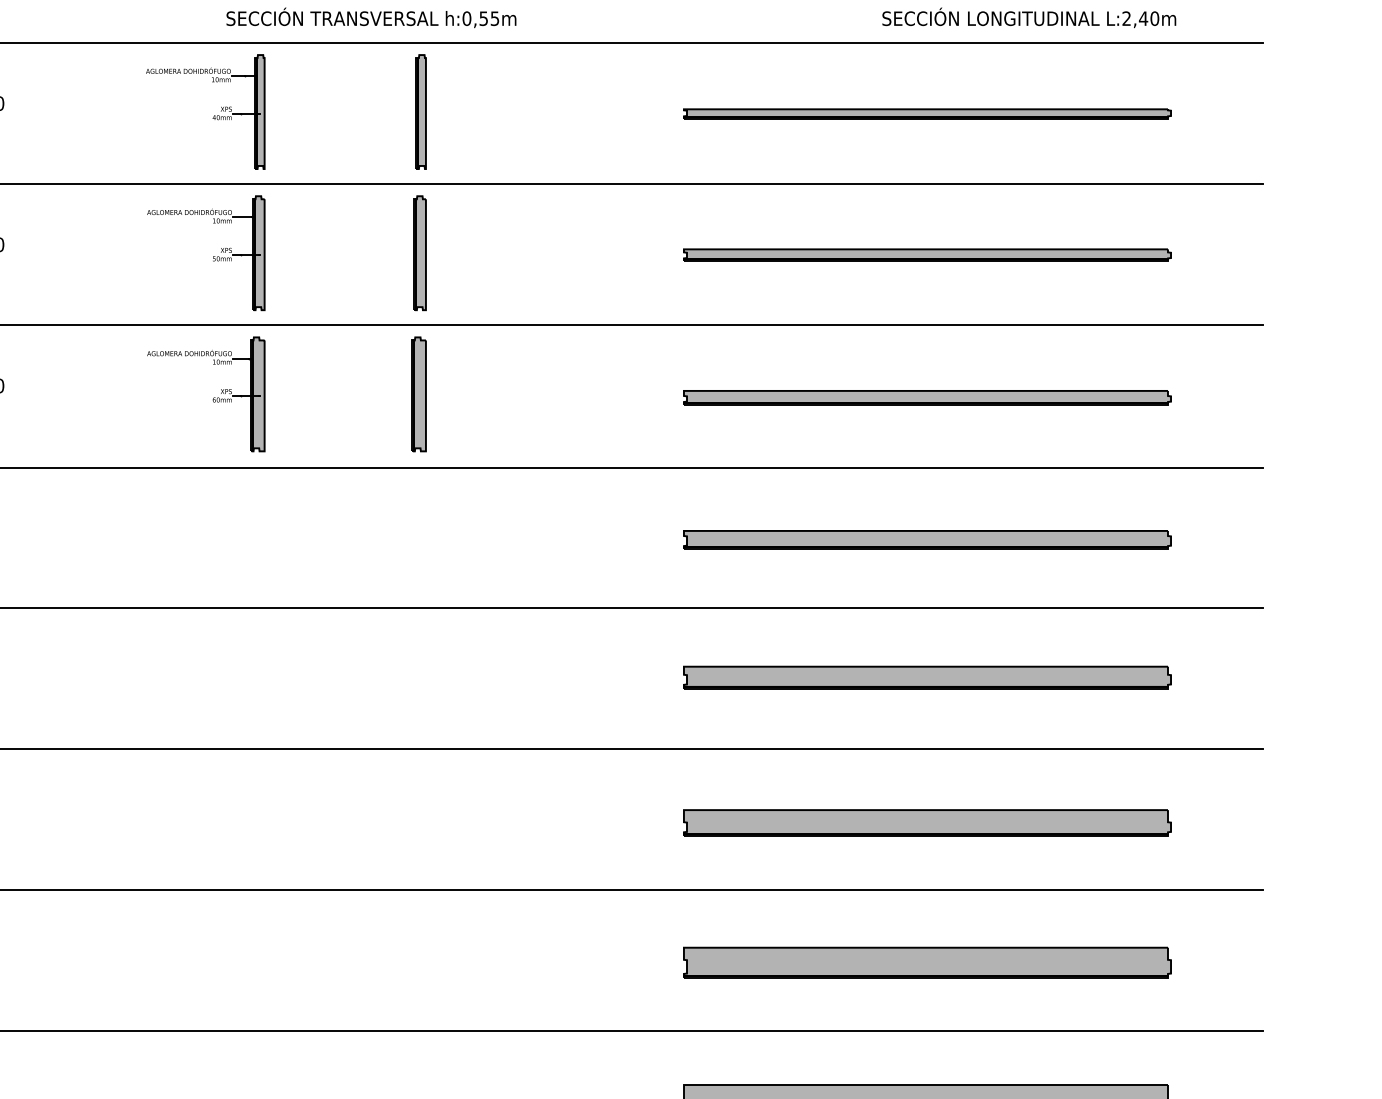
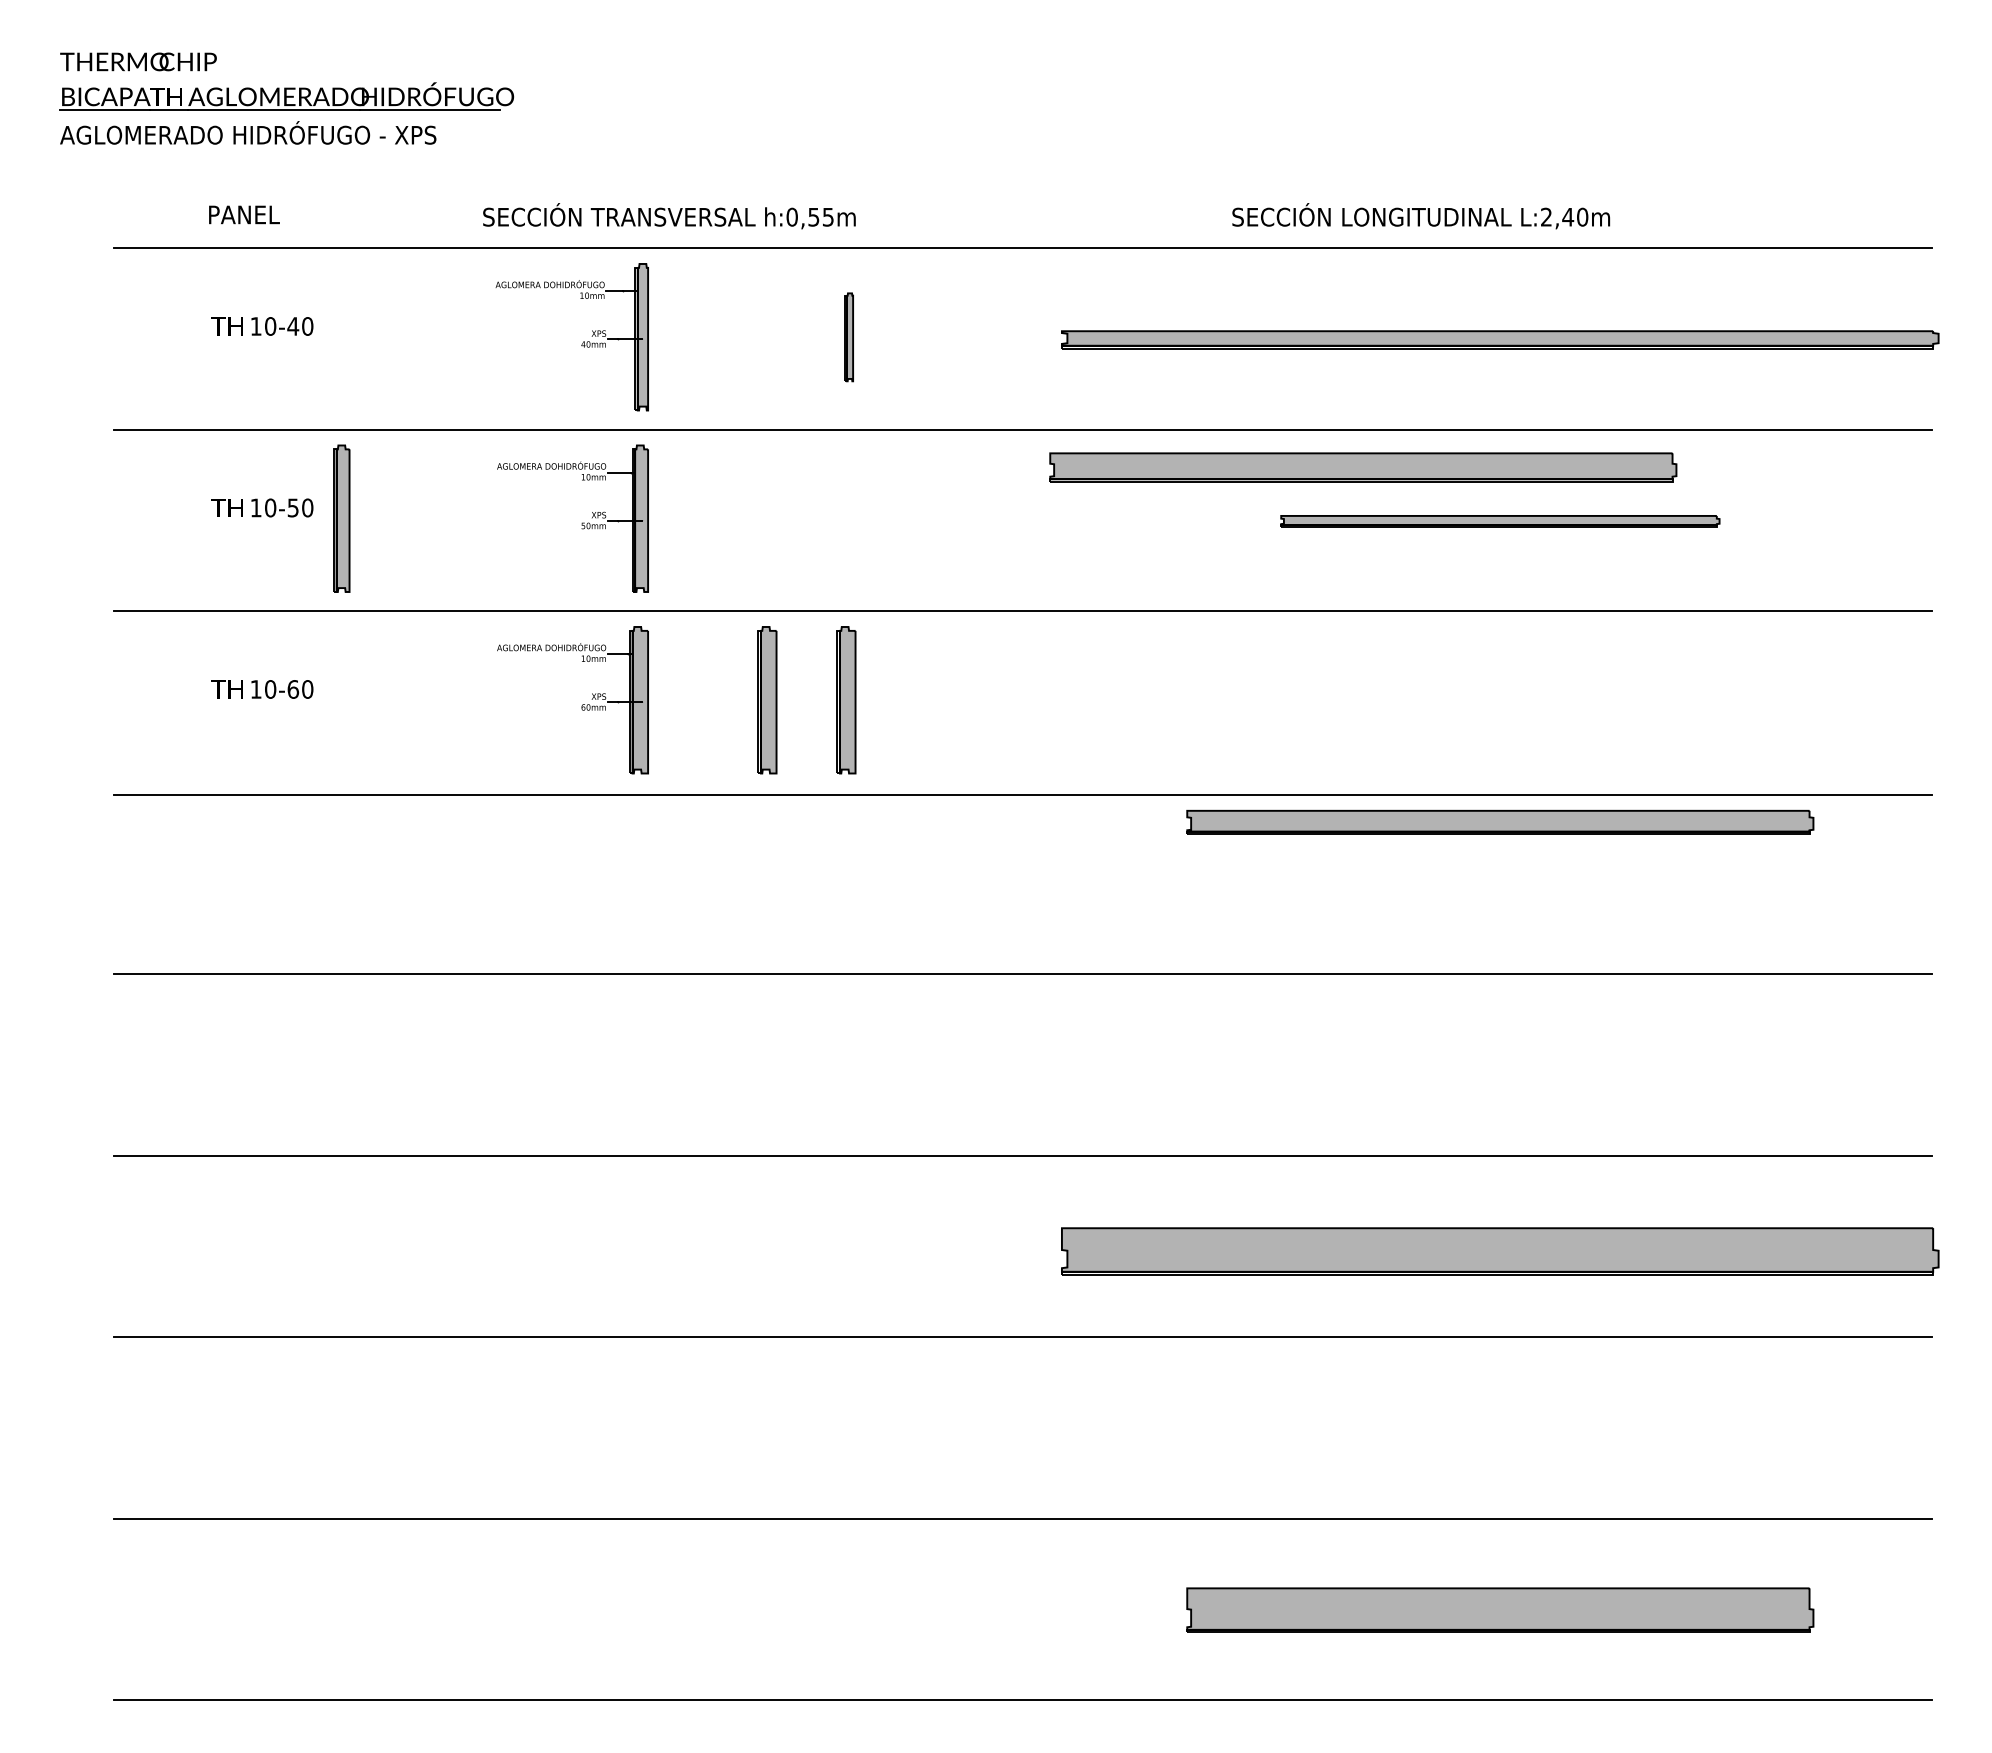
text: (371, 18) -> (669, 216), moved
text: (1029, 18) -> (1421, 216), moved
part: (421, 112) -> (849, 337), size x0.6
part: (927, 113) -> (1500, 339), size x1.4
part: (419, 253) -> (341, 518), moved
part: (927, 254) -> (1500, 520), size x0.7
part: (357, 394) -> (767, 700), added
part: (927, 397) -> (1500, 704), removed
part: (927, 539) -> (1500, 821), moved
part: (927, 677) -> (1363, 467), moved
part: (927, 822) -> (1500, 1250), size x1.4
part: (927, 962) -> (1500, 1430), removed

